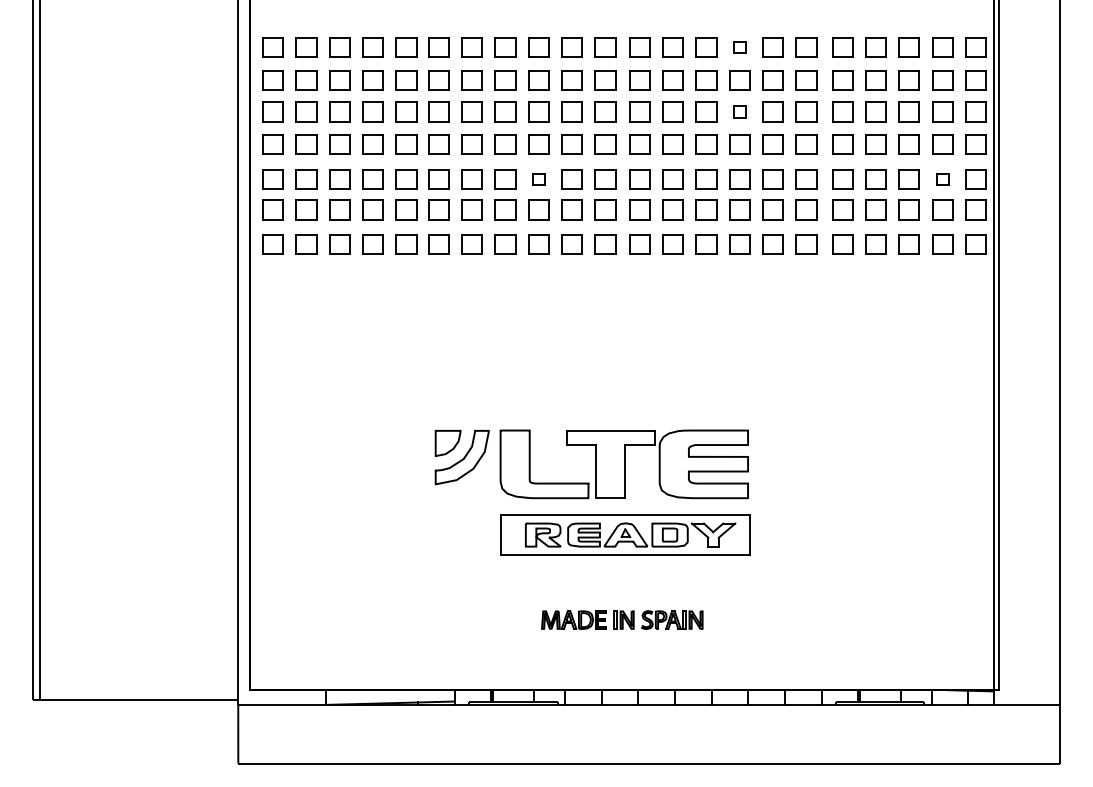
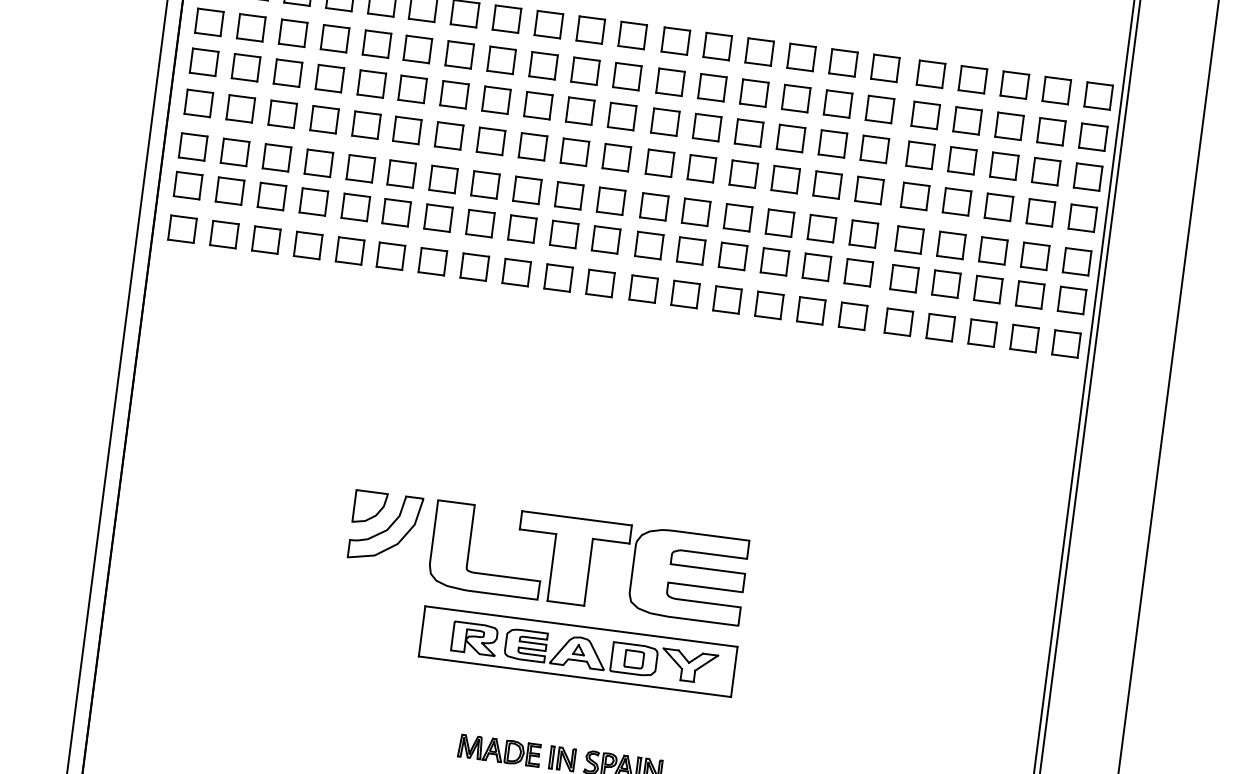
part: (739, 47) -> (801, 57), size x1.67
part: (739, 111) -> (790, 137), size x1.67
part: (538, 179) -> (526, 190), size x1.67
part: (942, 179) -> (1035, 256), size x1.67

